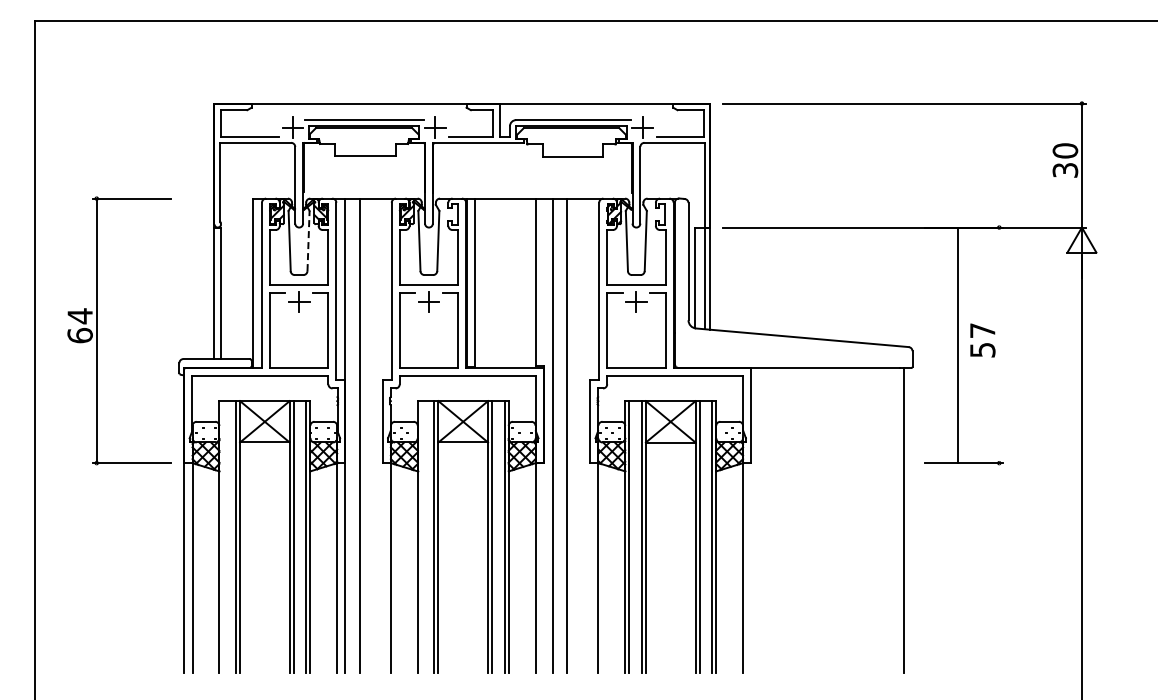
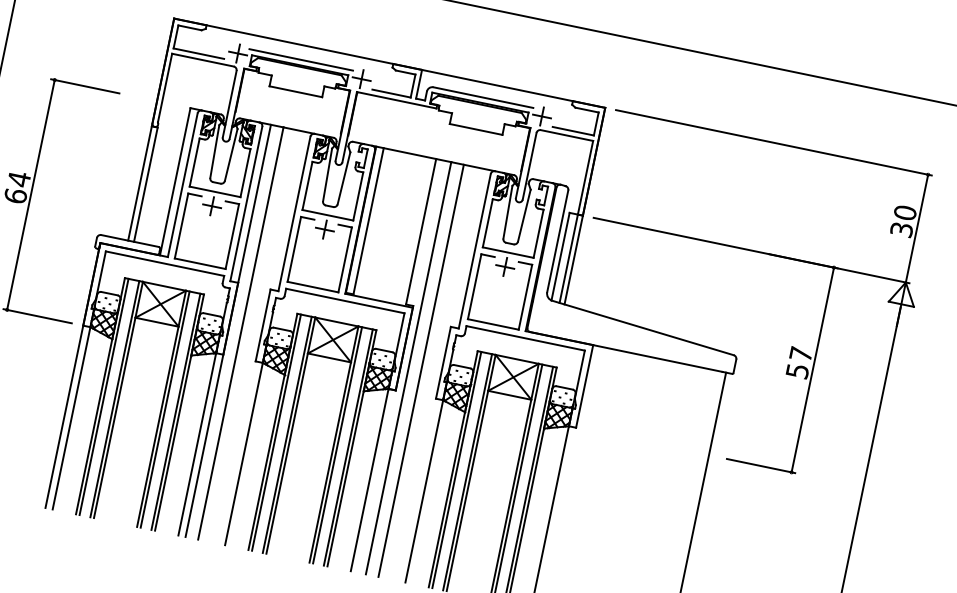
line: (308, 240) -> (231, 154), dashed -> solid
line: (958, 345) -> (812, 370), moved
line: (223, 536) -> (104, 396), added
line: (421, 536) -> (276, 432), added

